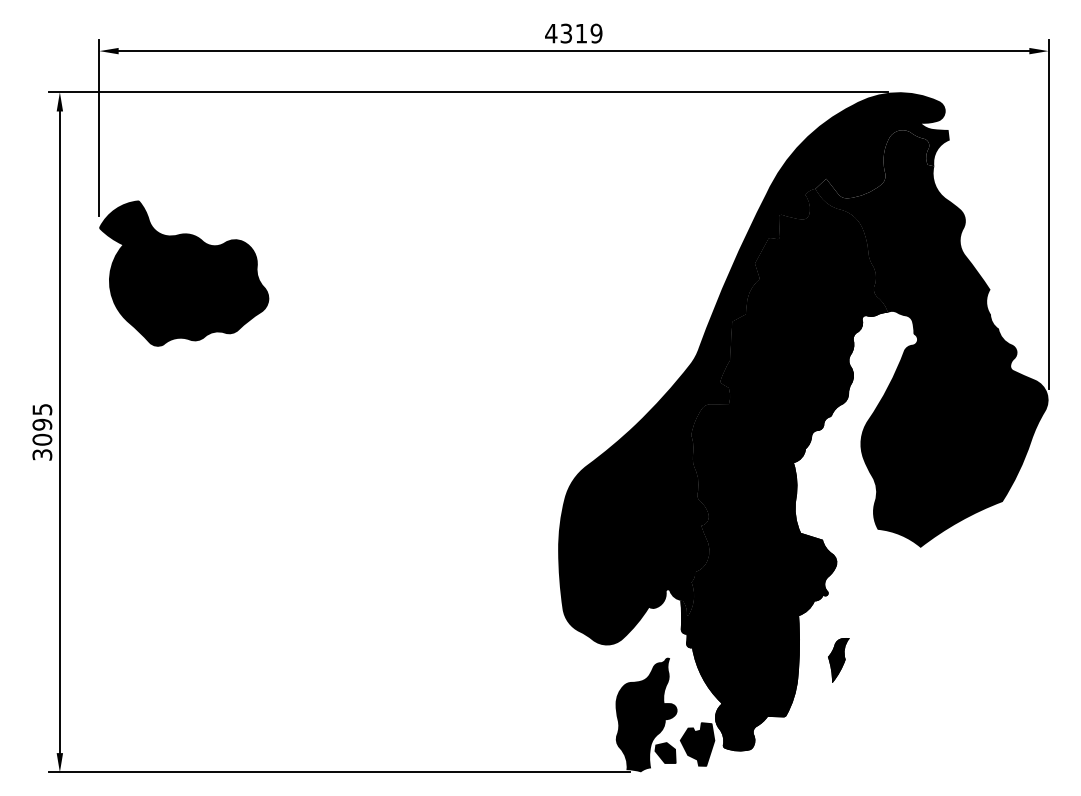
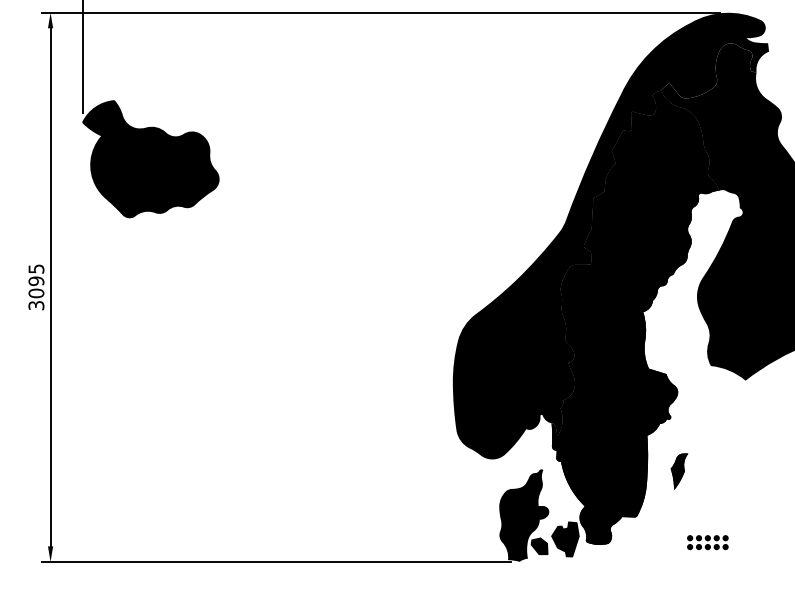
part: (873, 748) -> (707, 542), added

